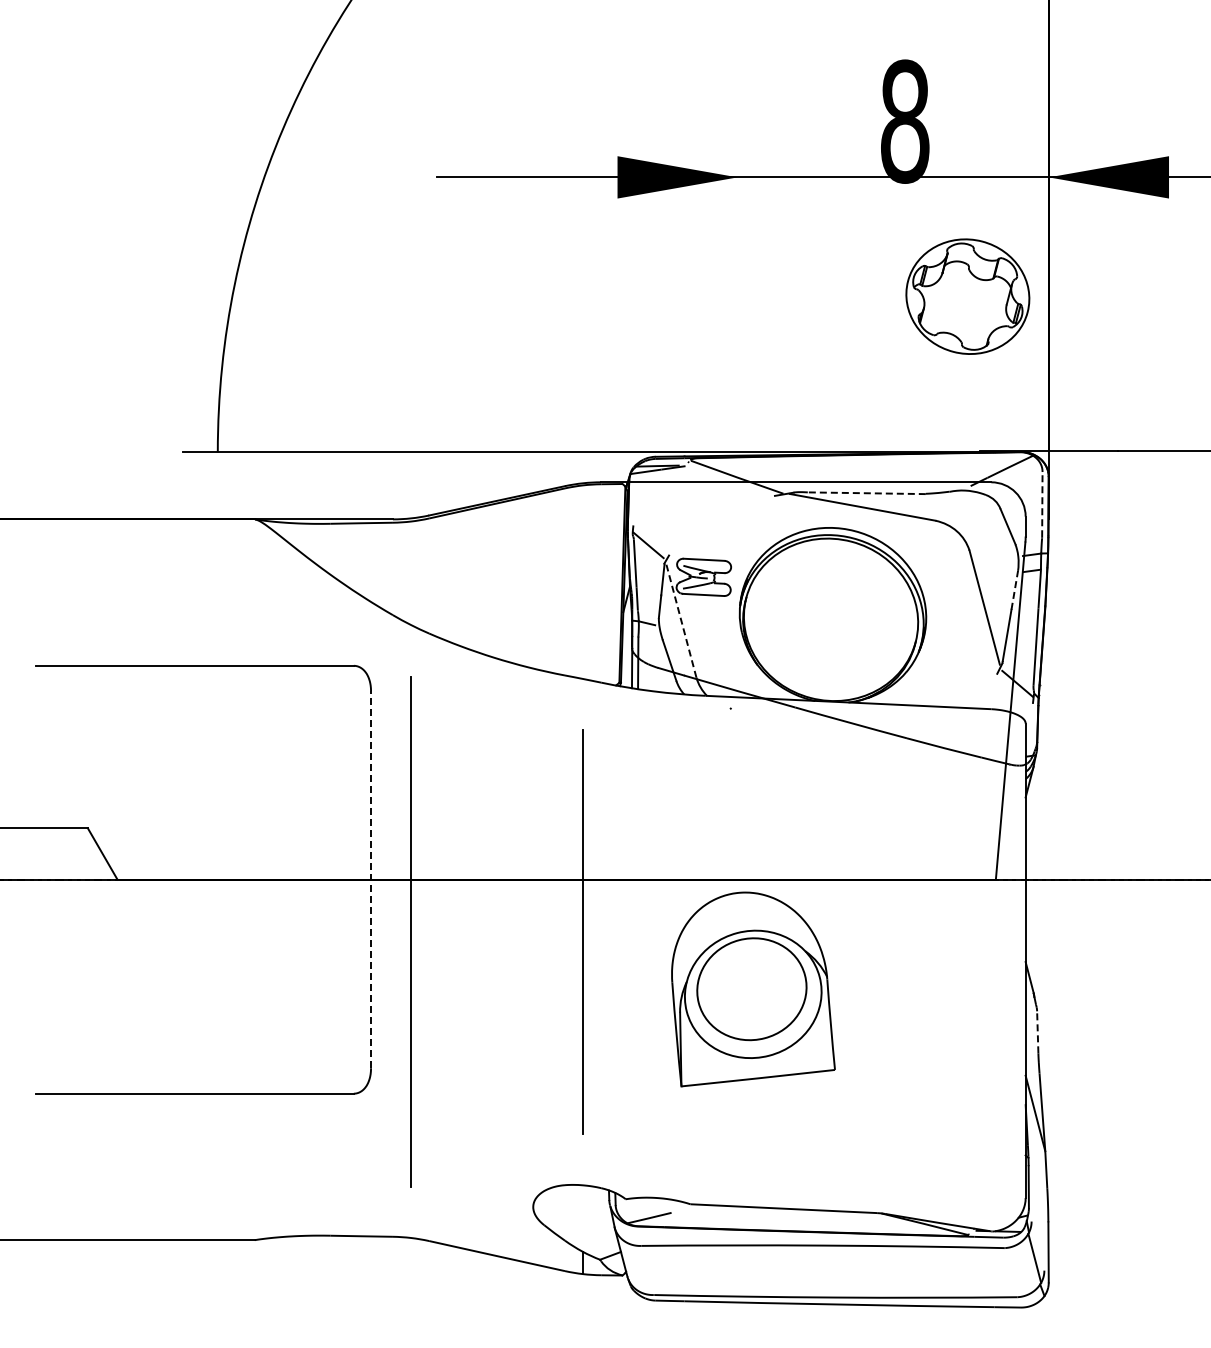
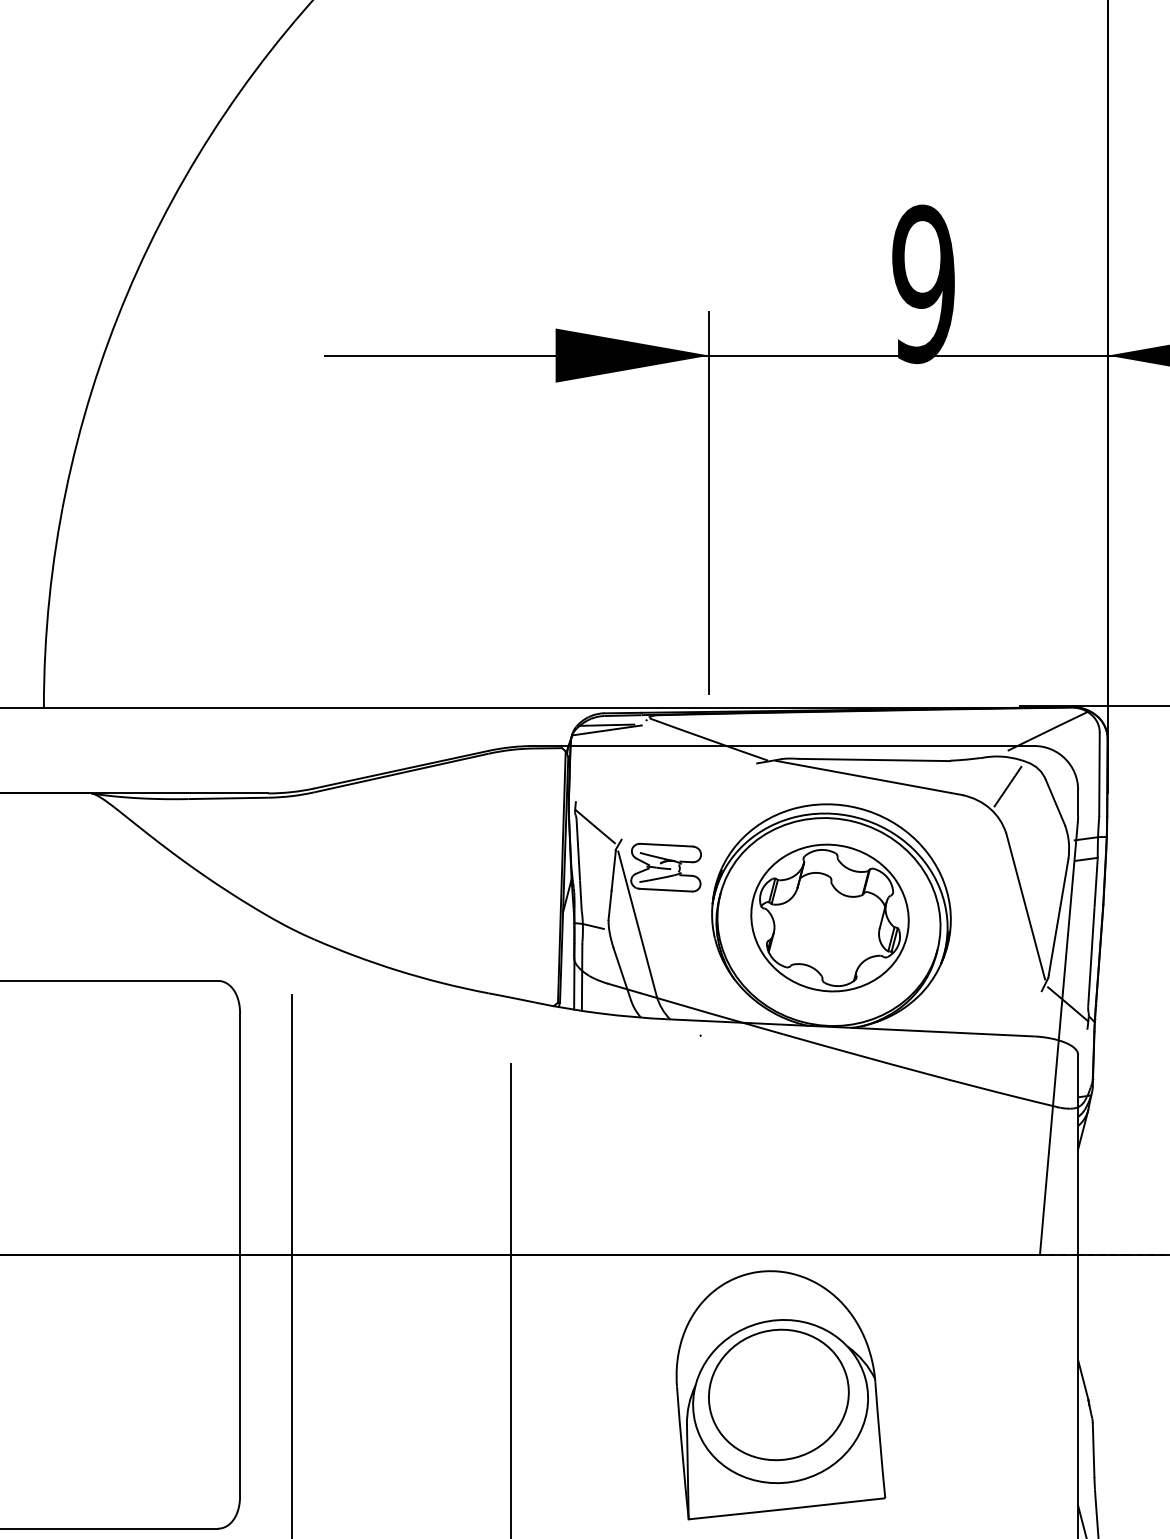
text: (904, 121) -> (923, 284), 8 -> 9
line: (737, 292) -> (709, 502), added
part: (967, 296) -> (829, 917), moved
line: (866, 493) -> (874, 760), dashed -> solid
line: (1042, 504) -> (1099, 774), dashed -> solid
line: (970, 513) -> (1007, 785), added
line: (1014, 590) -> (1063, 884), dashed -> solid
line: (681, 620) -> (637, 922), dashed -> solid
line: (371, 879) -> (240, 1254), dashed -> solid
part: (753, 989) -> (780, 1395), moved
line: (1037, 1031) -> (1093, 1449), dashed -> solid

